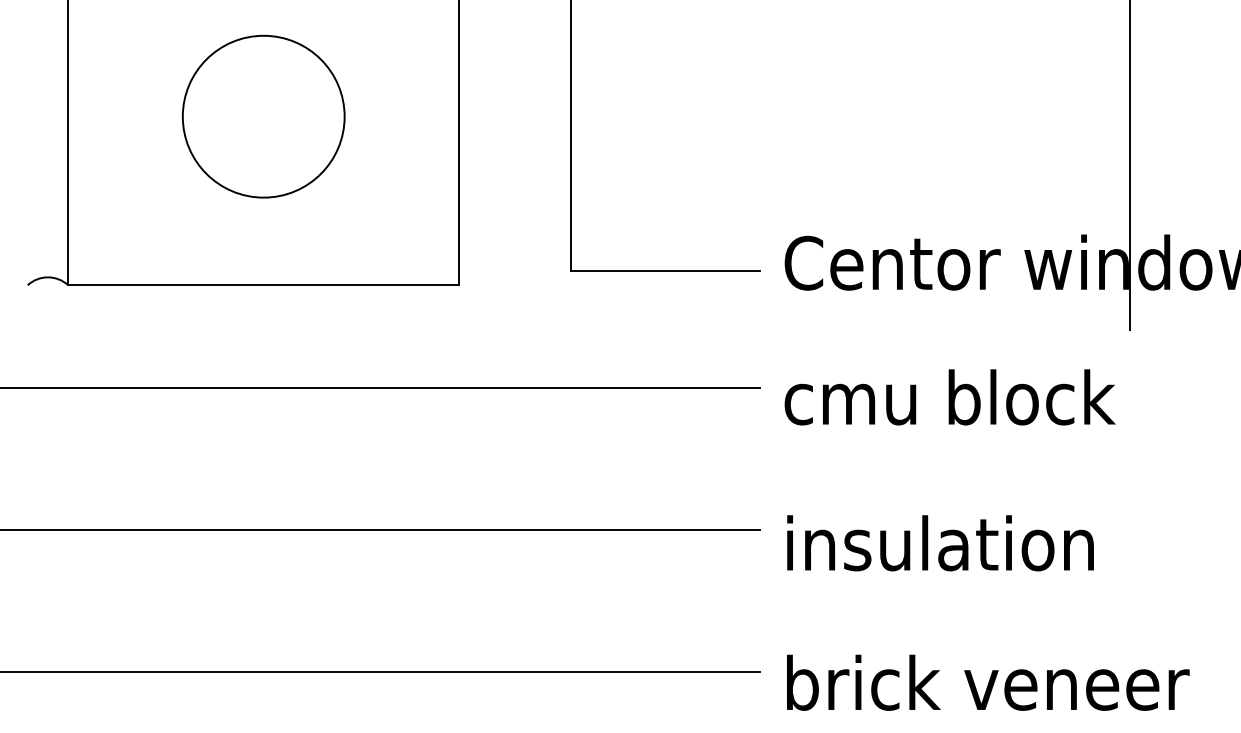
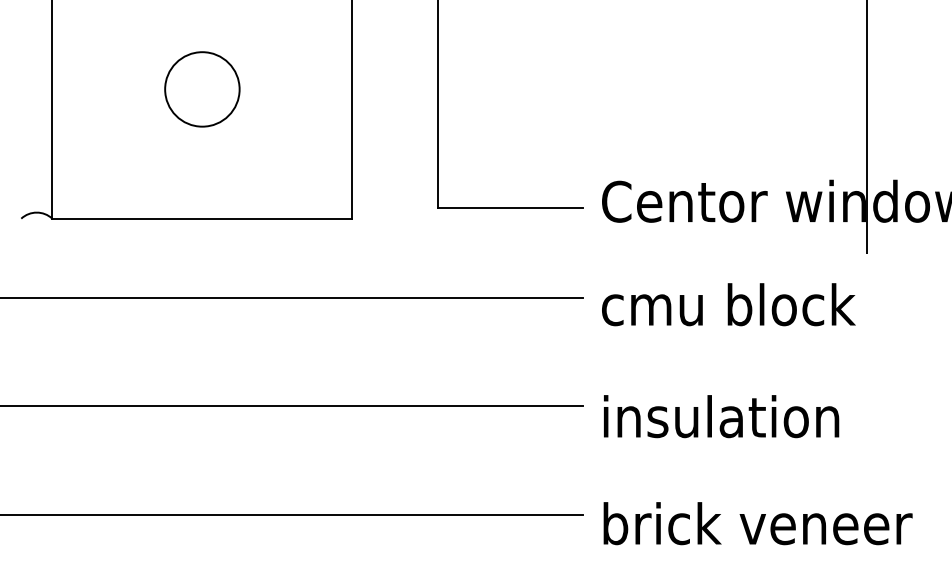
circle: (263, 116) -> (202, 89), size x0.6

